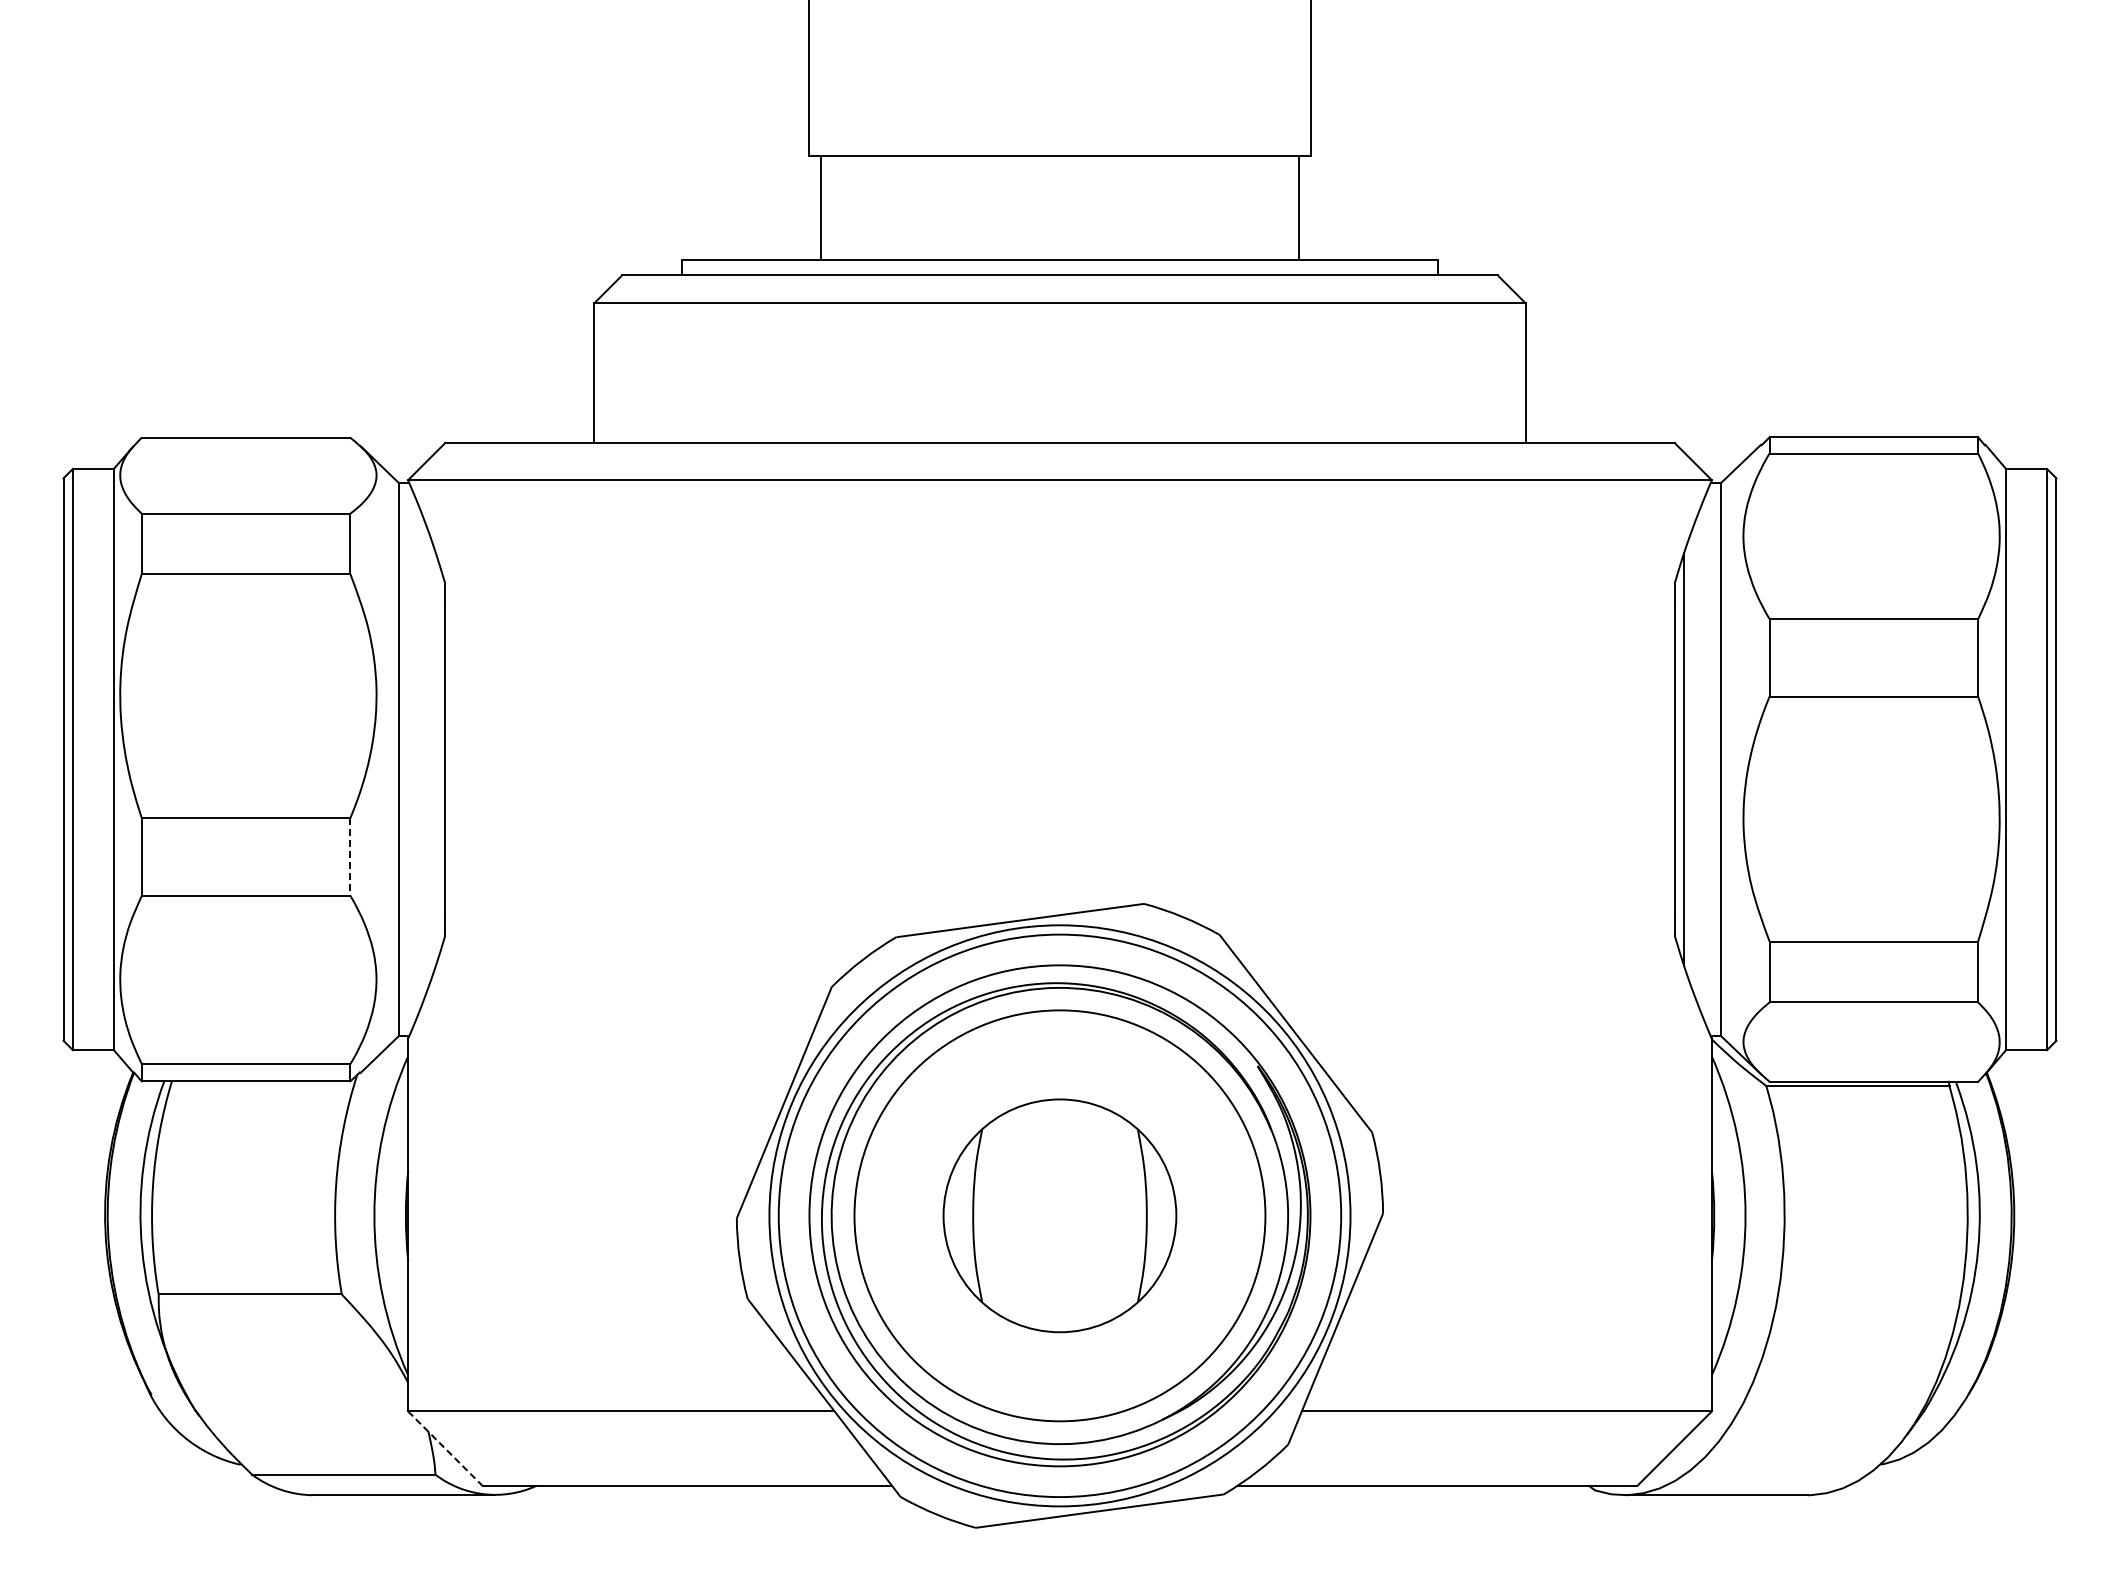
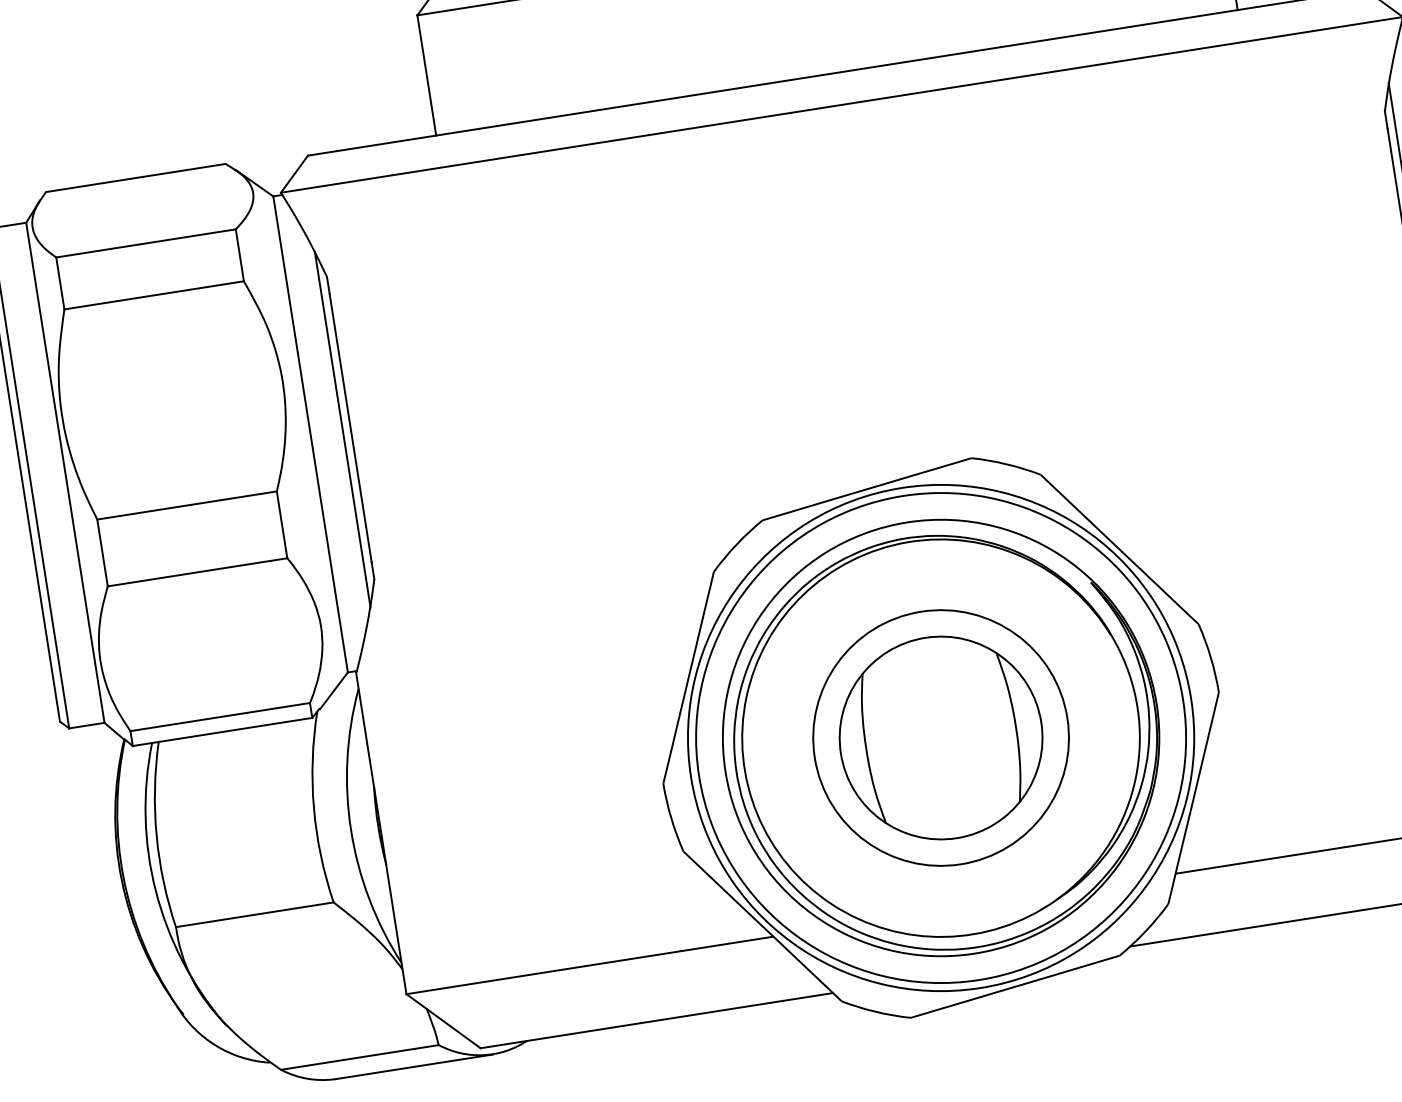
line: (436, 759) -> (343, 429), added
line: (350, 857) -> (282, 525), dashed -> solid
circle: (1059, 1215) -> (940, 737), size x0.71
line: (445, 1448) -> (443, 1021), dashed -> solid

